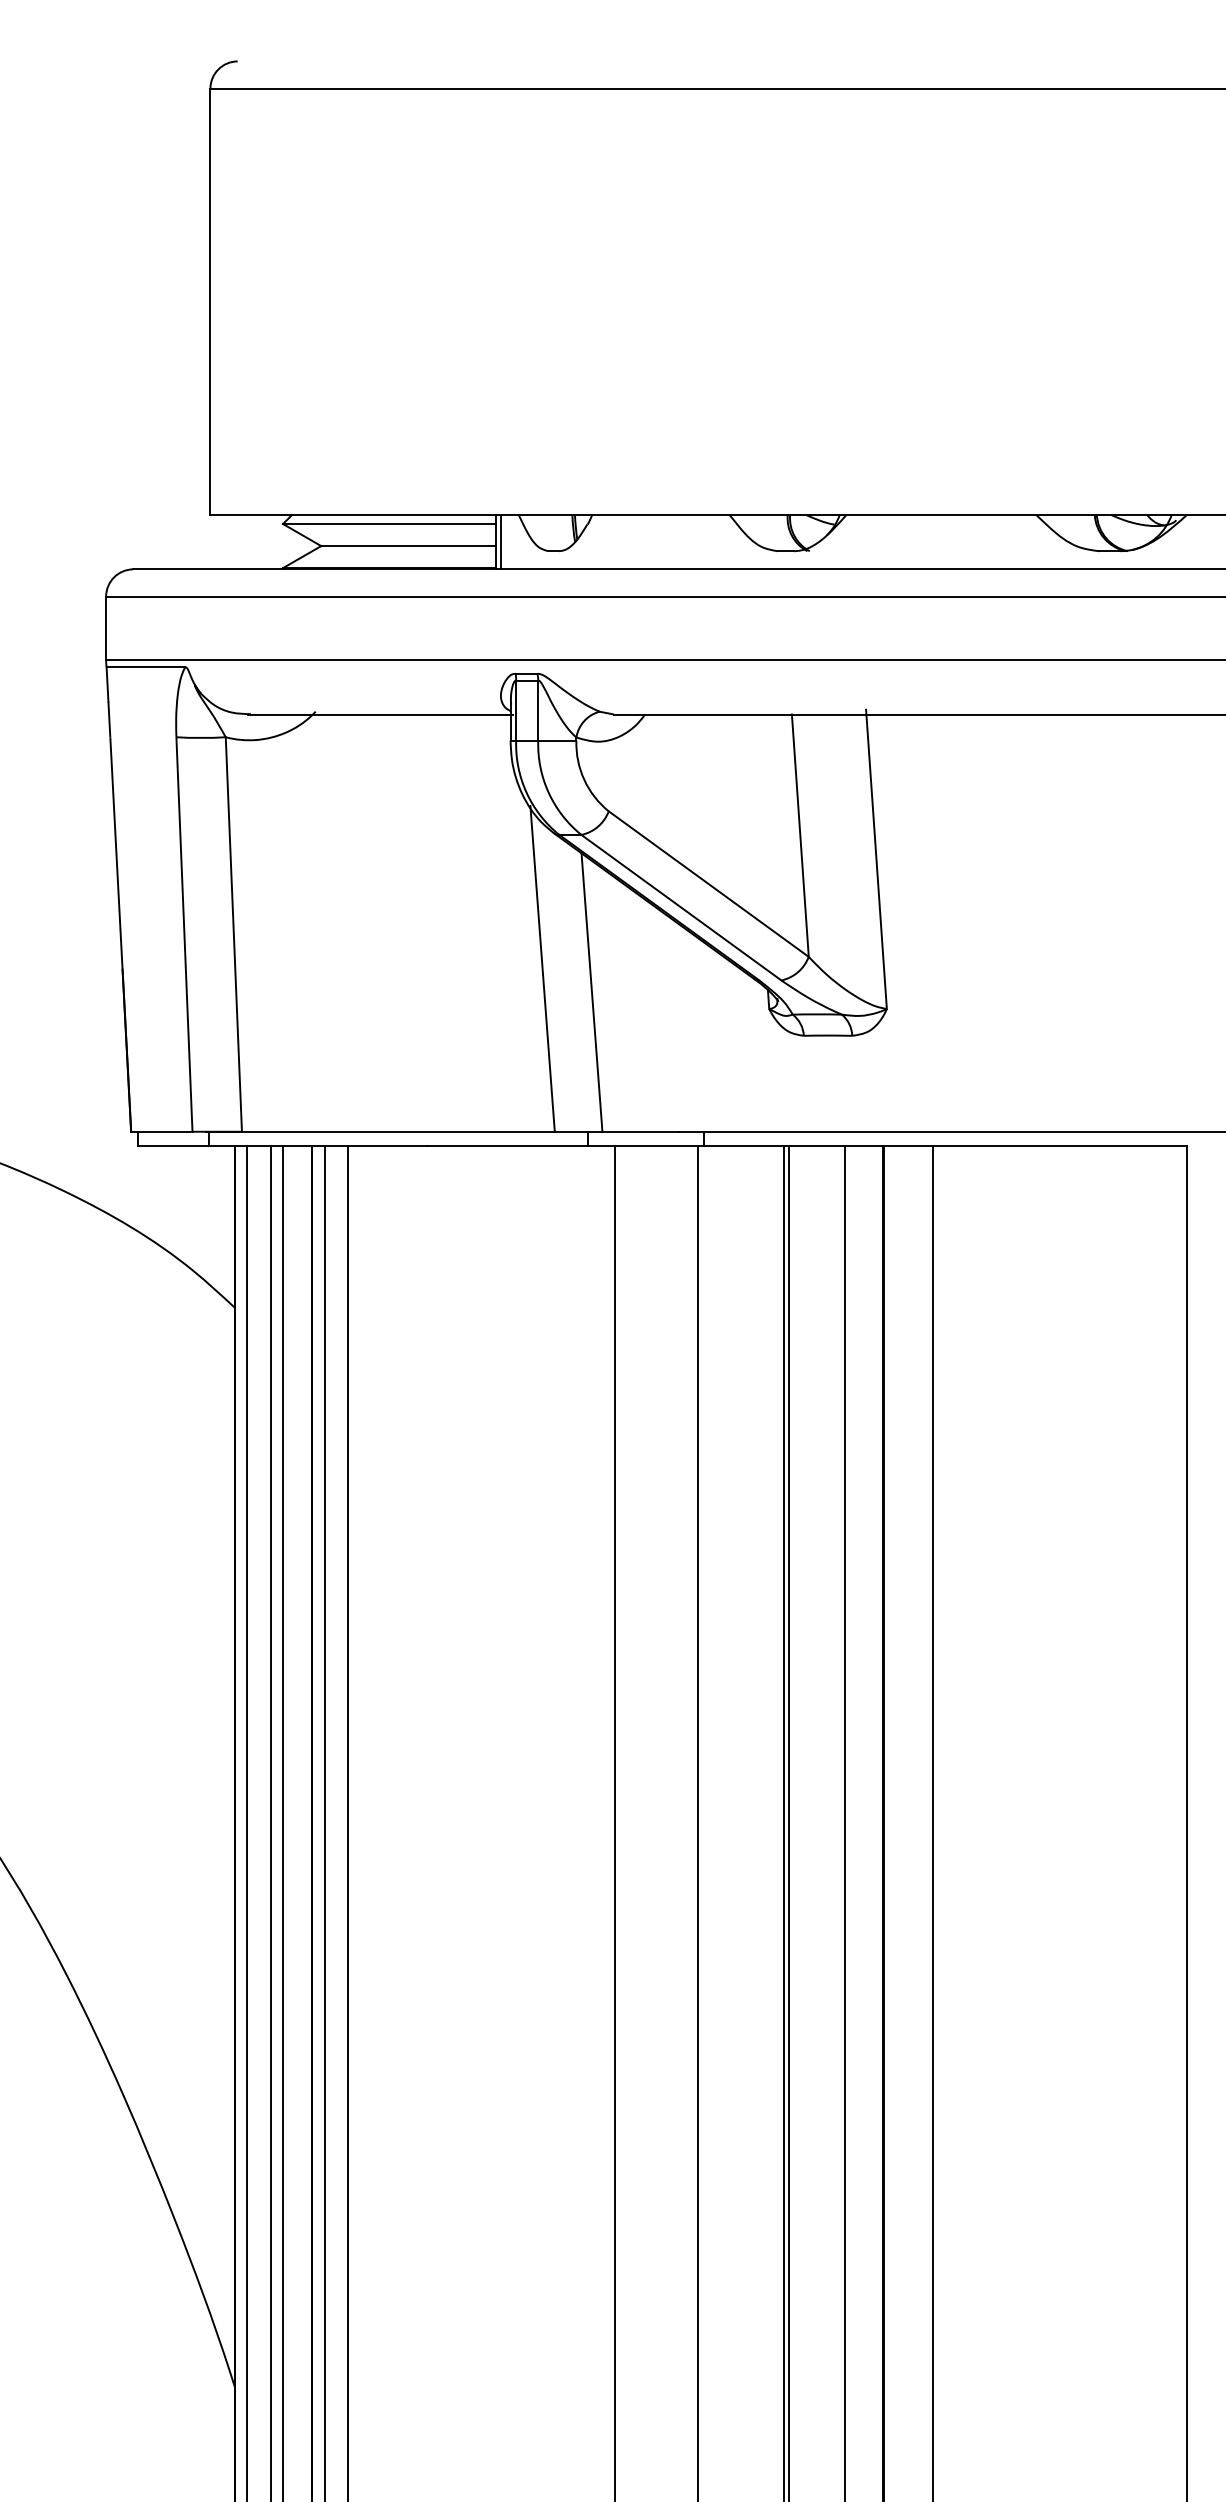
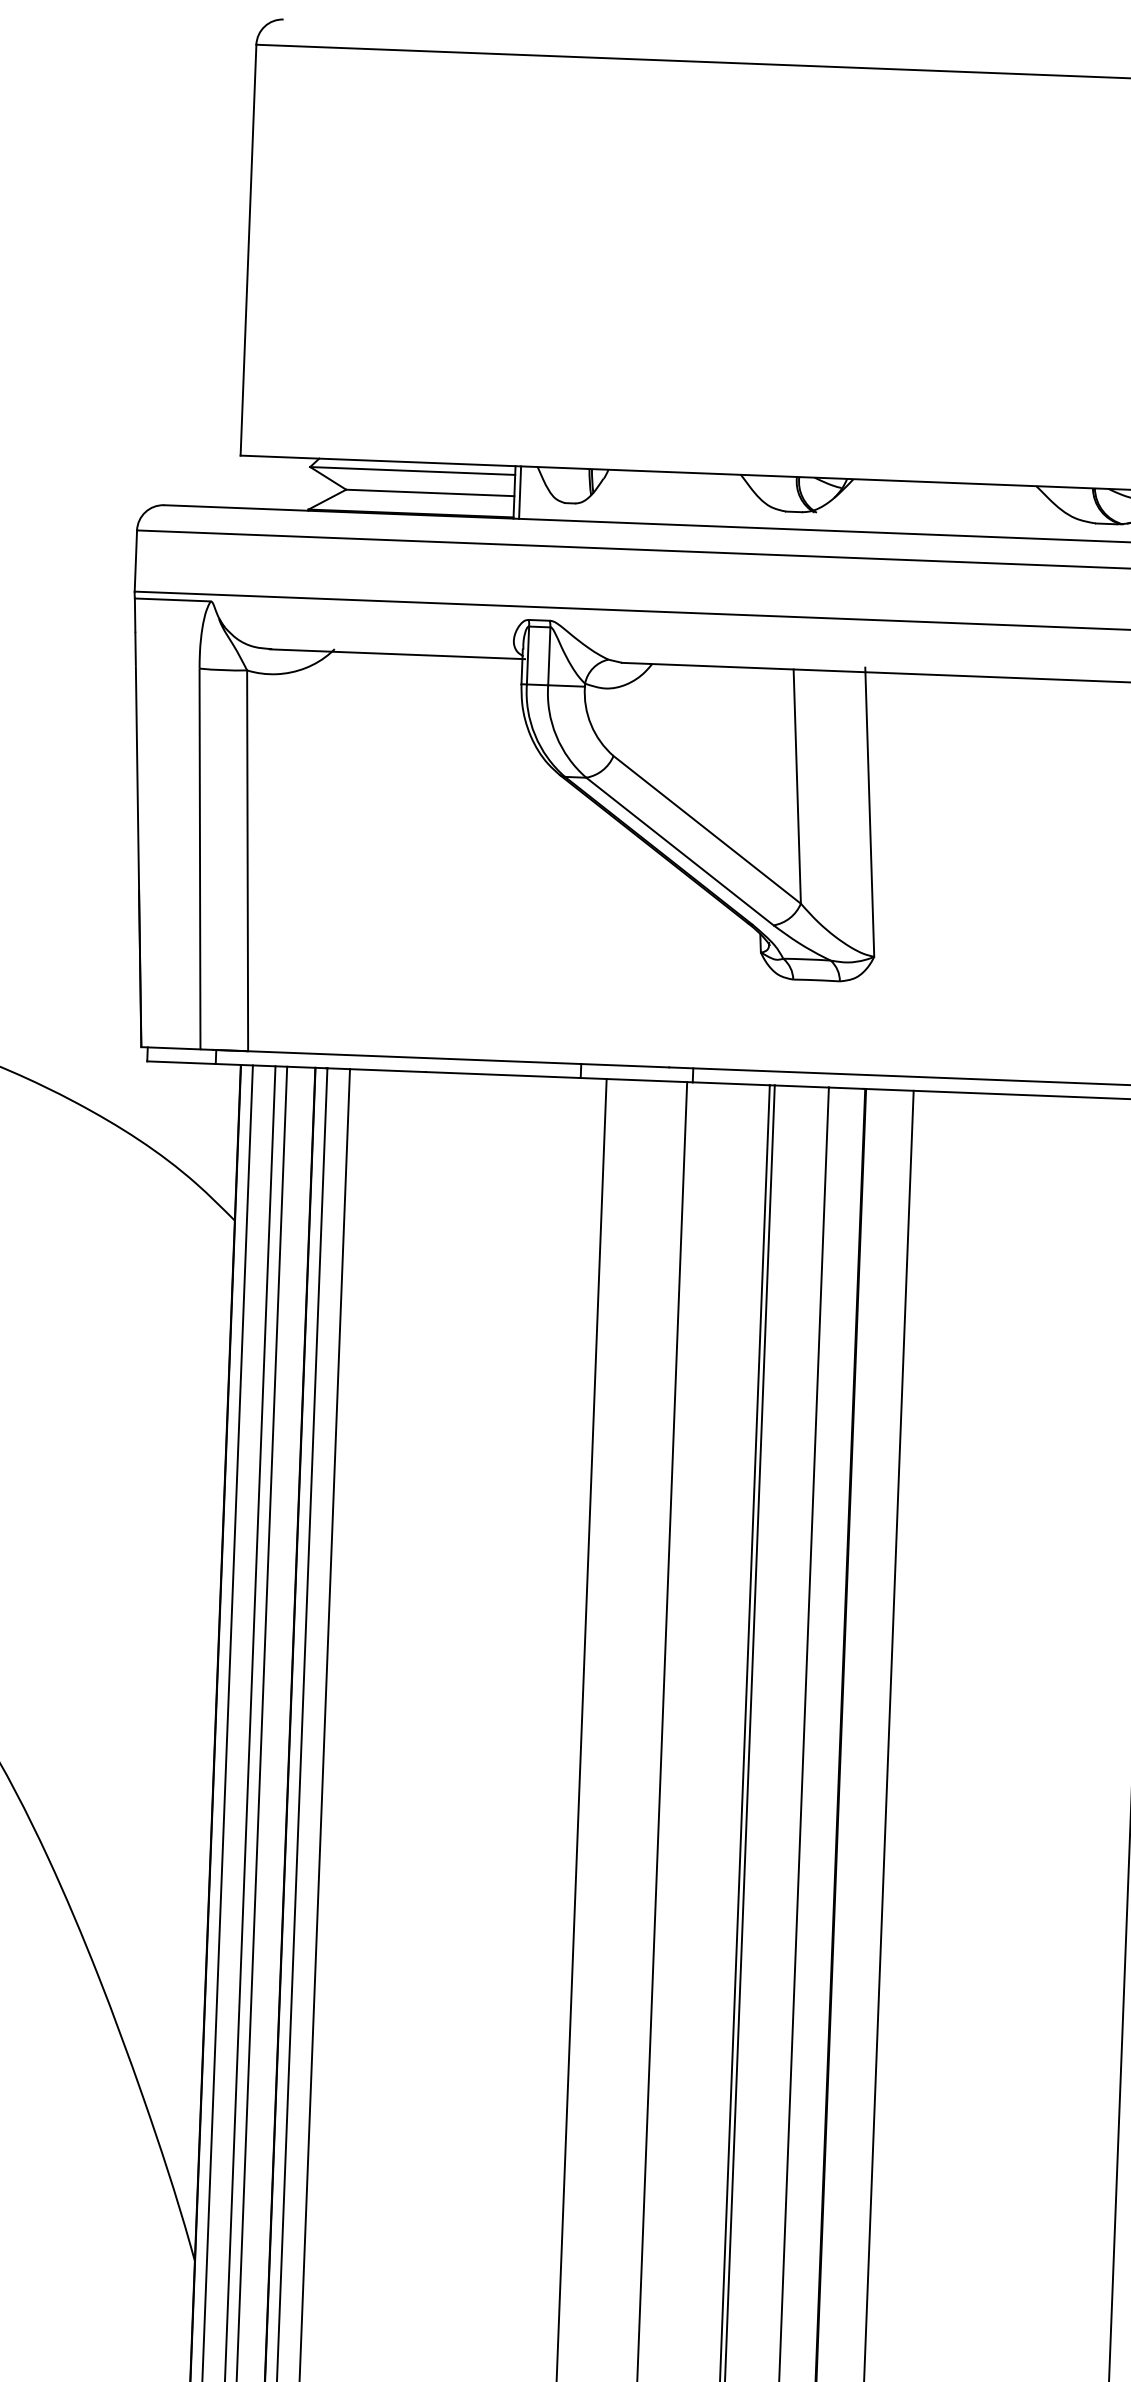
line: (542, 968) -> (543, 905), removed
line: (591, 992) -> (590, 929), removed

